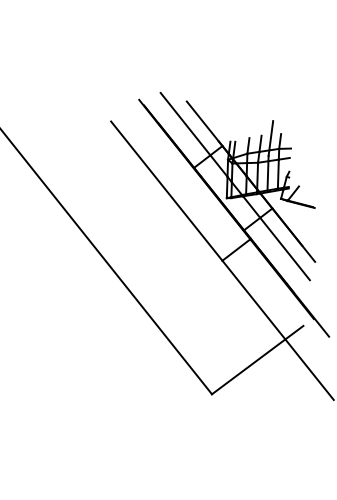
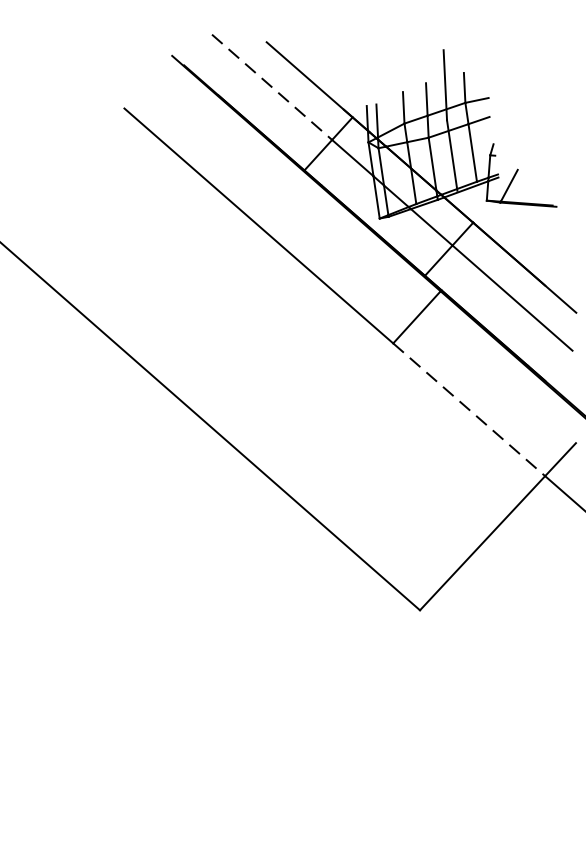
line: (185, 124) -> (272, 88), solid -> dashed
line: (254, 300) -> (470, 410), solid -> dashed

